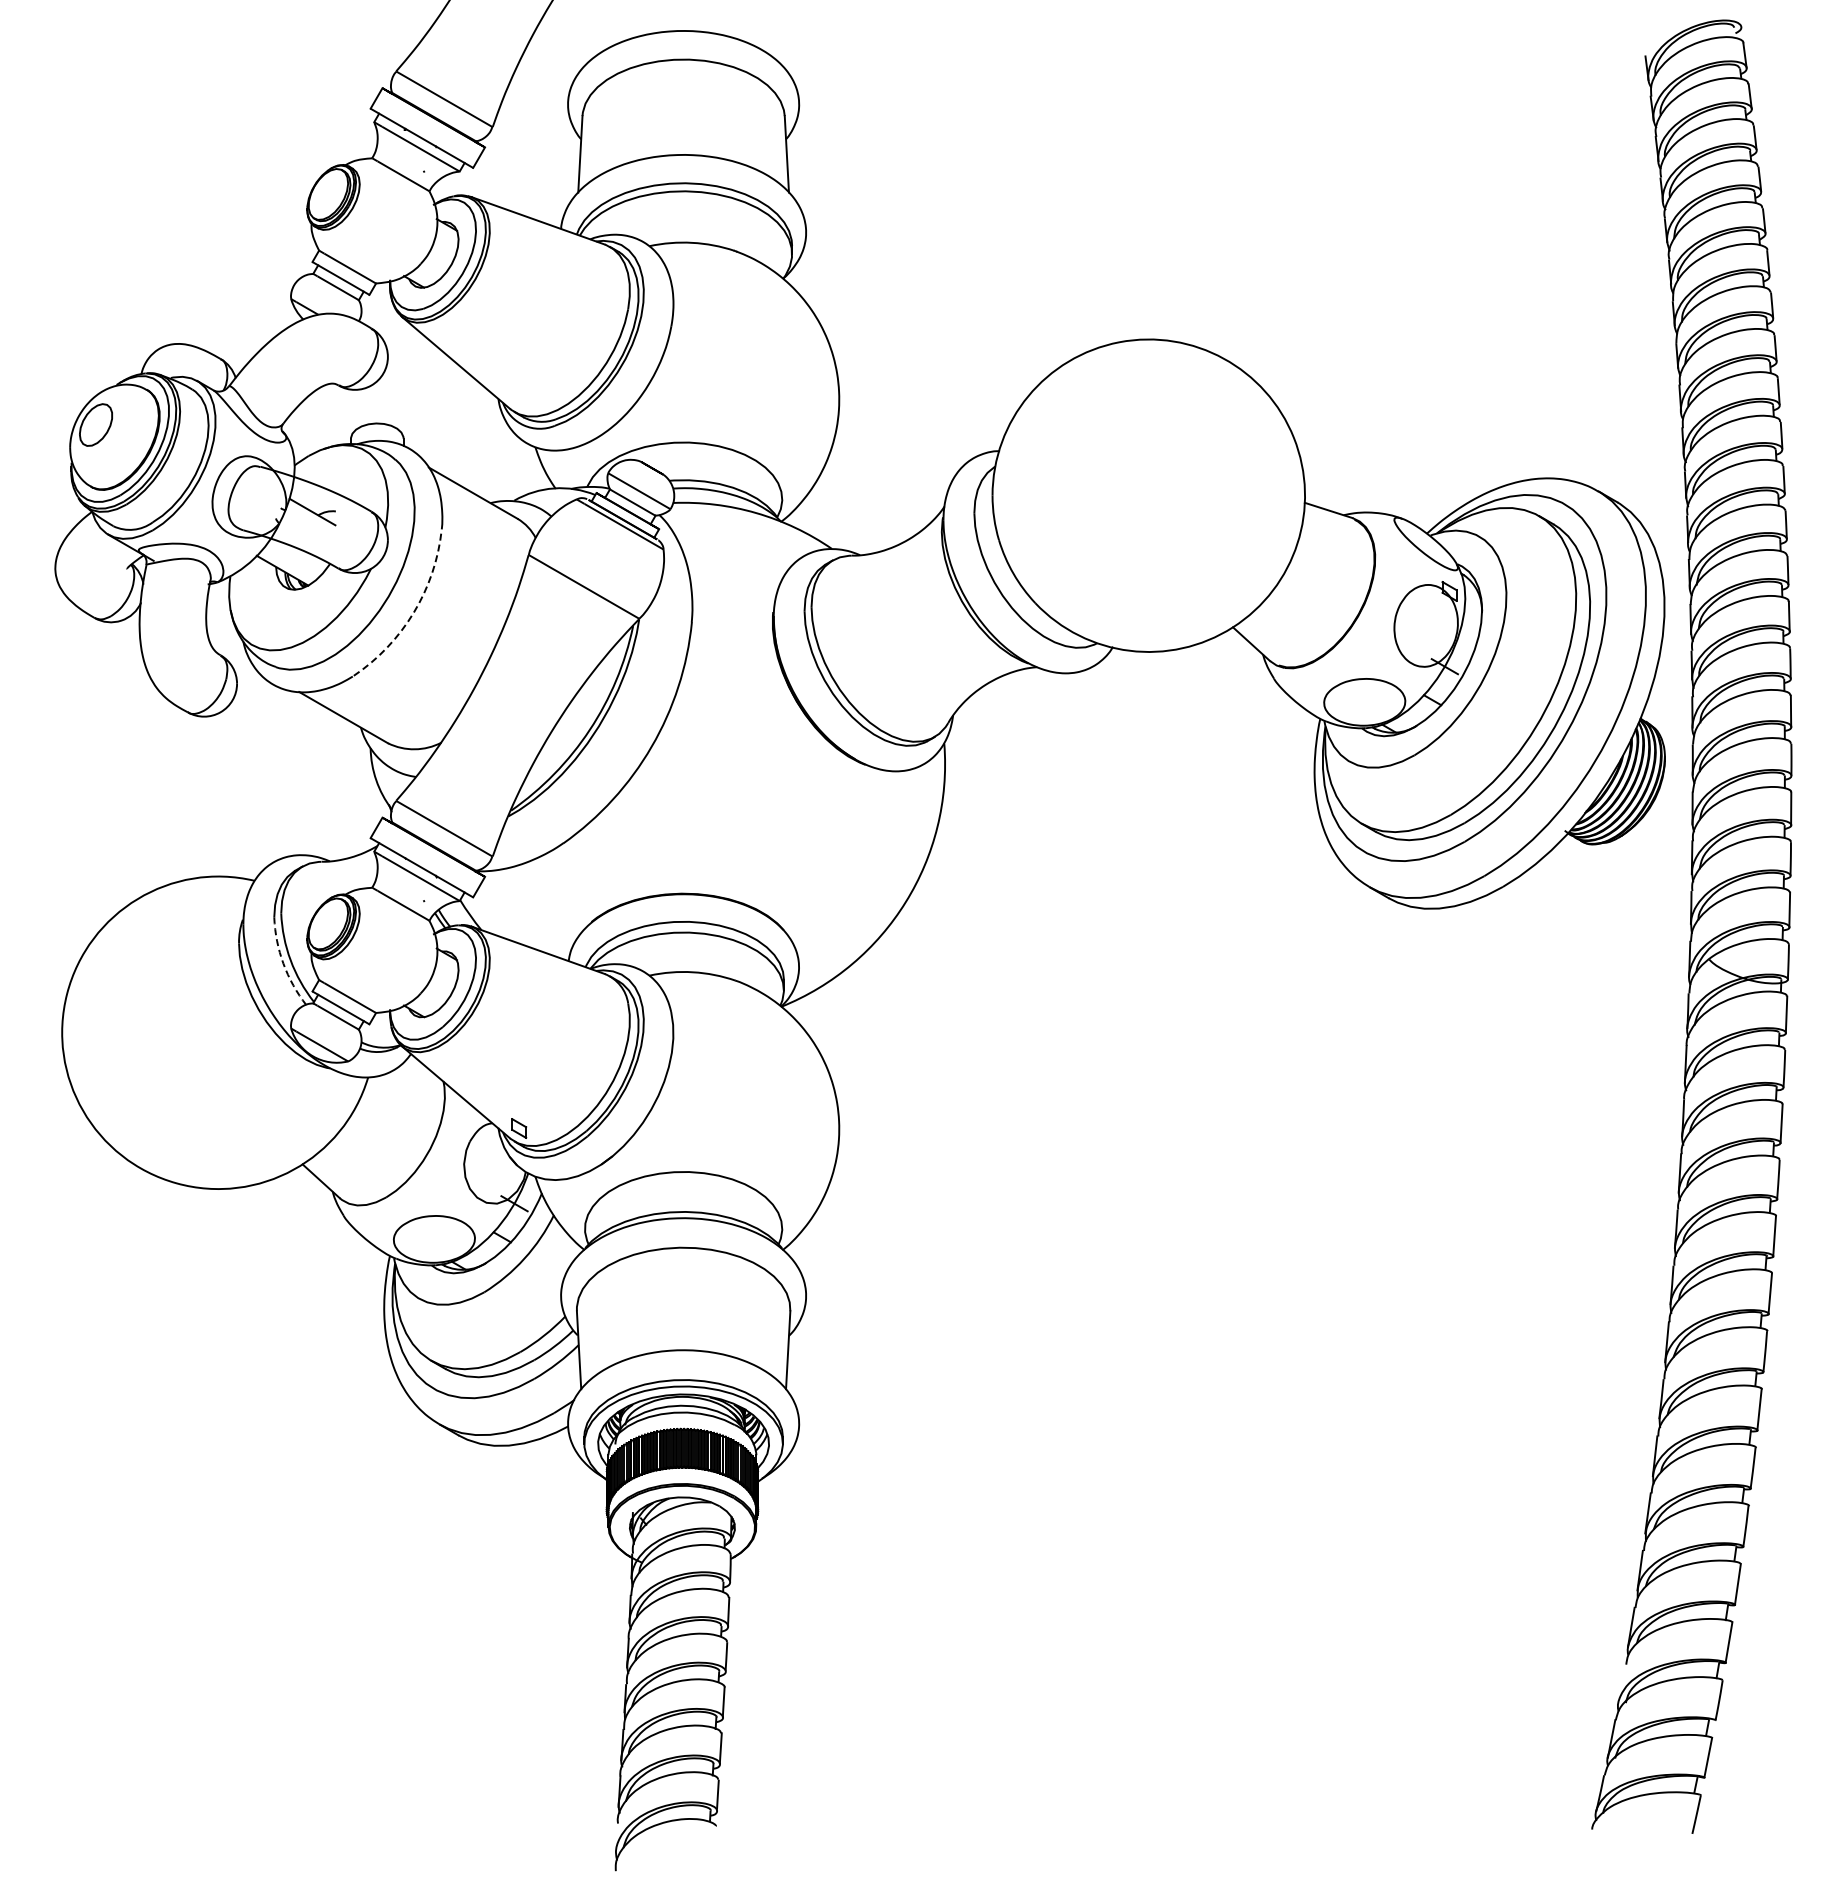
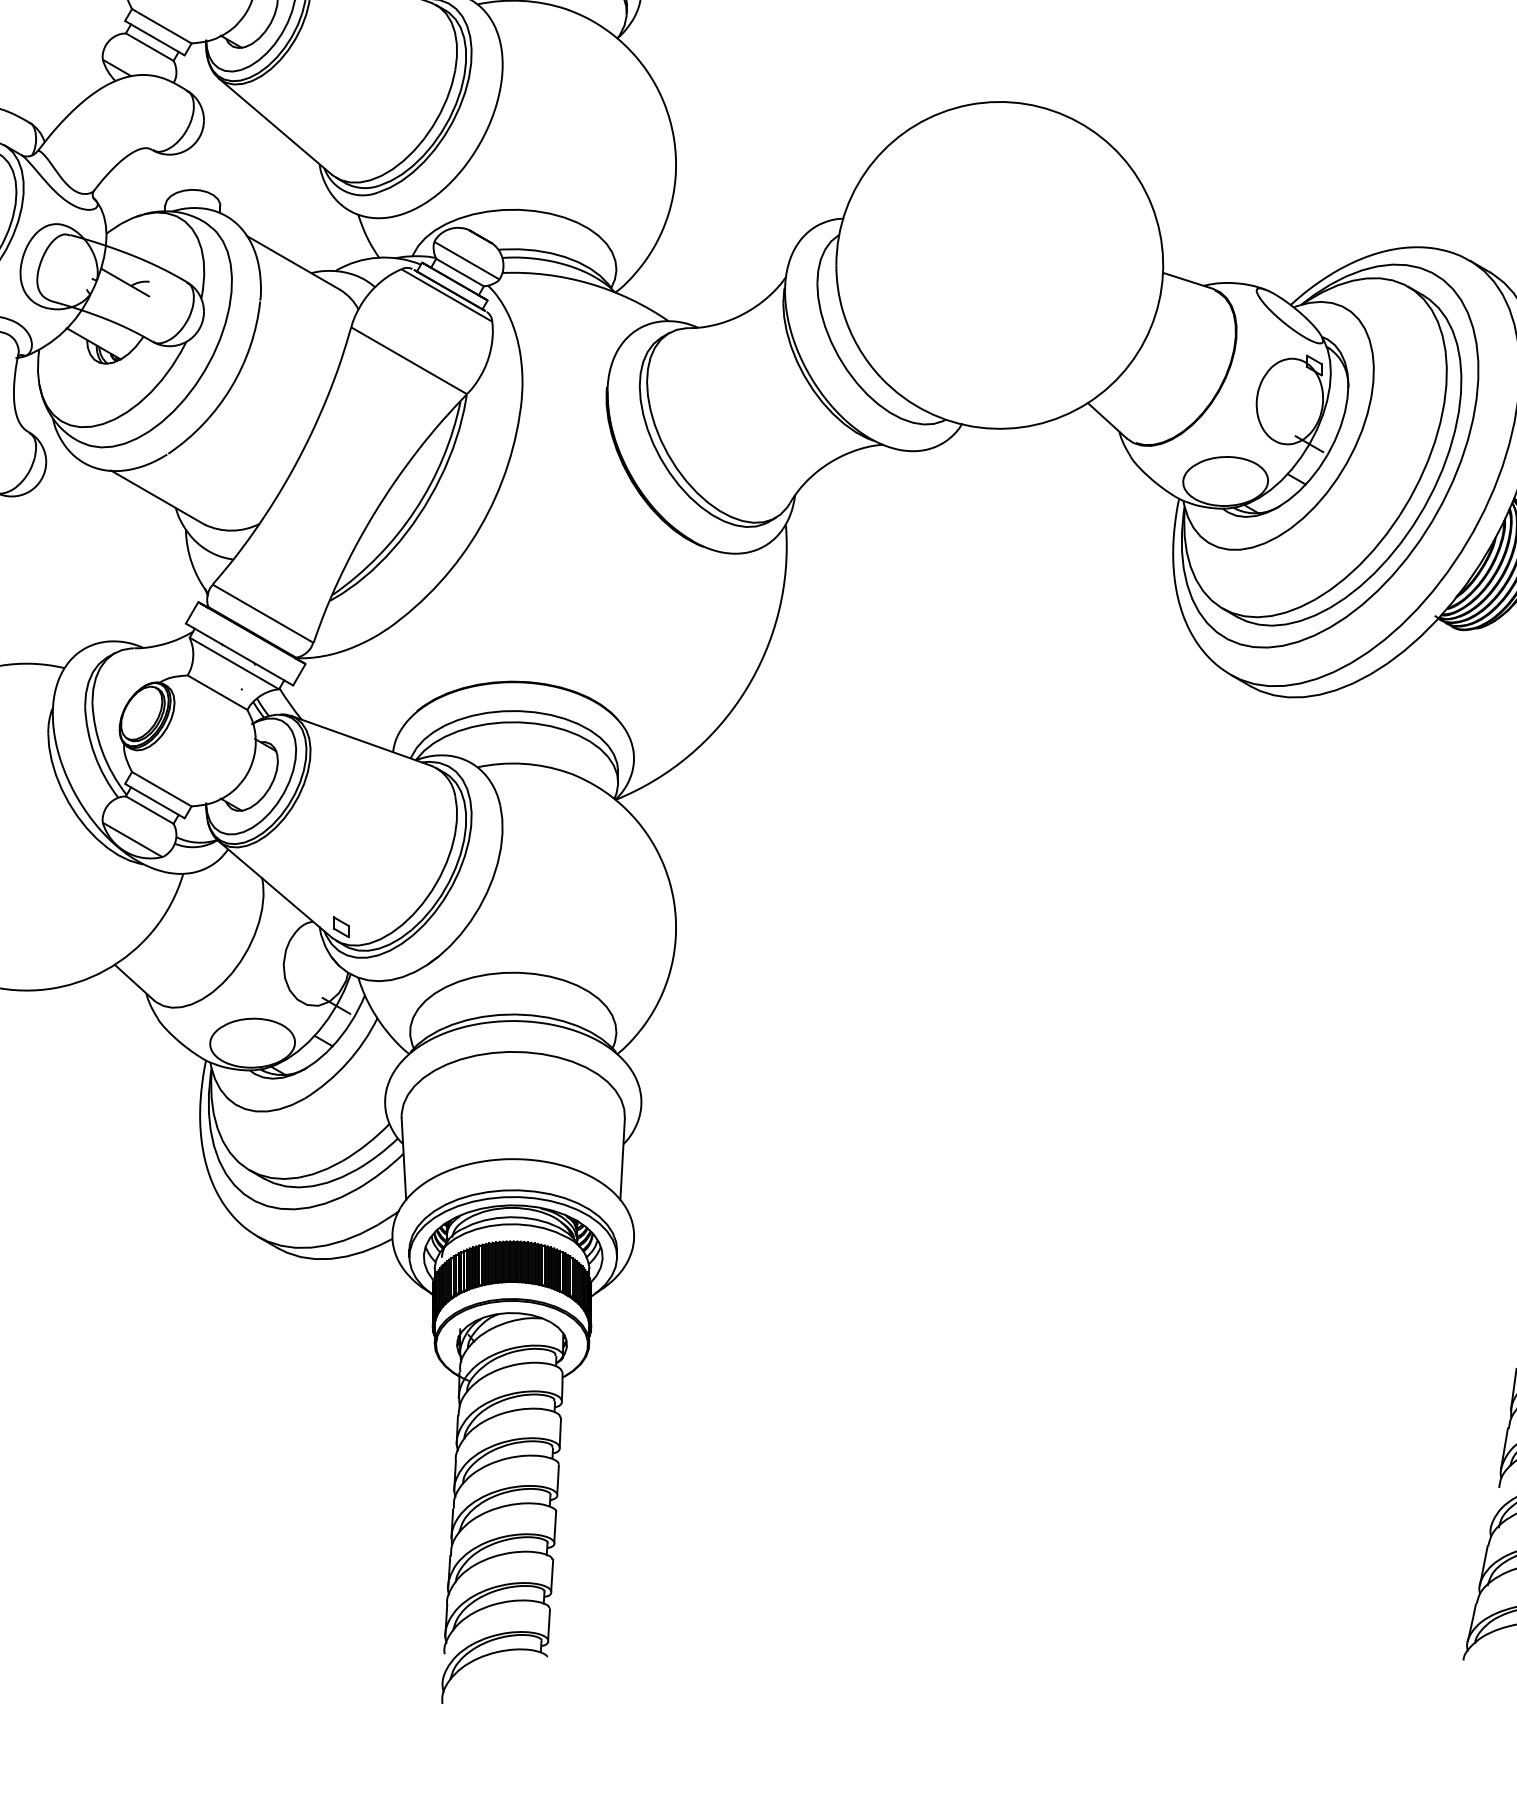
arc: (413, 612) -> (230, 387), dashed -> solid
arc: (283, 963) -> (94, 754), dashed -> solid

